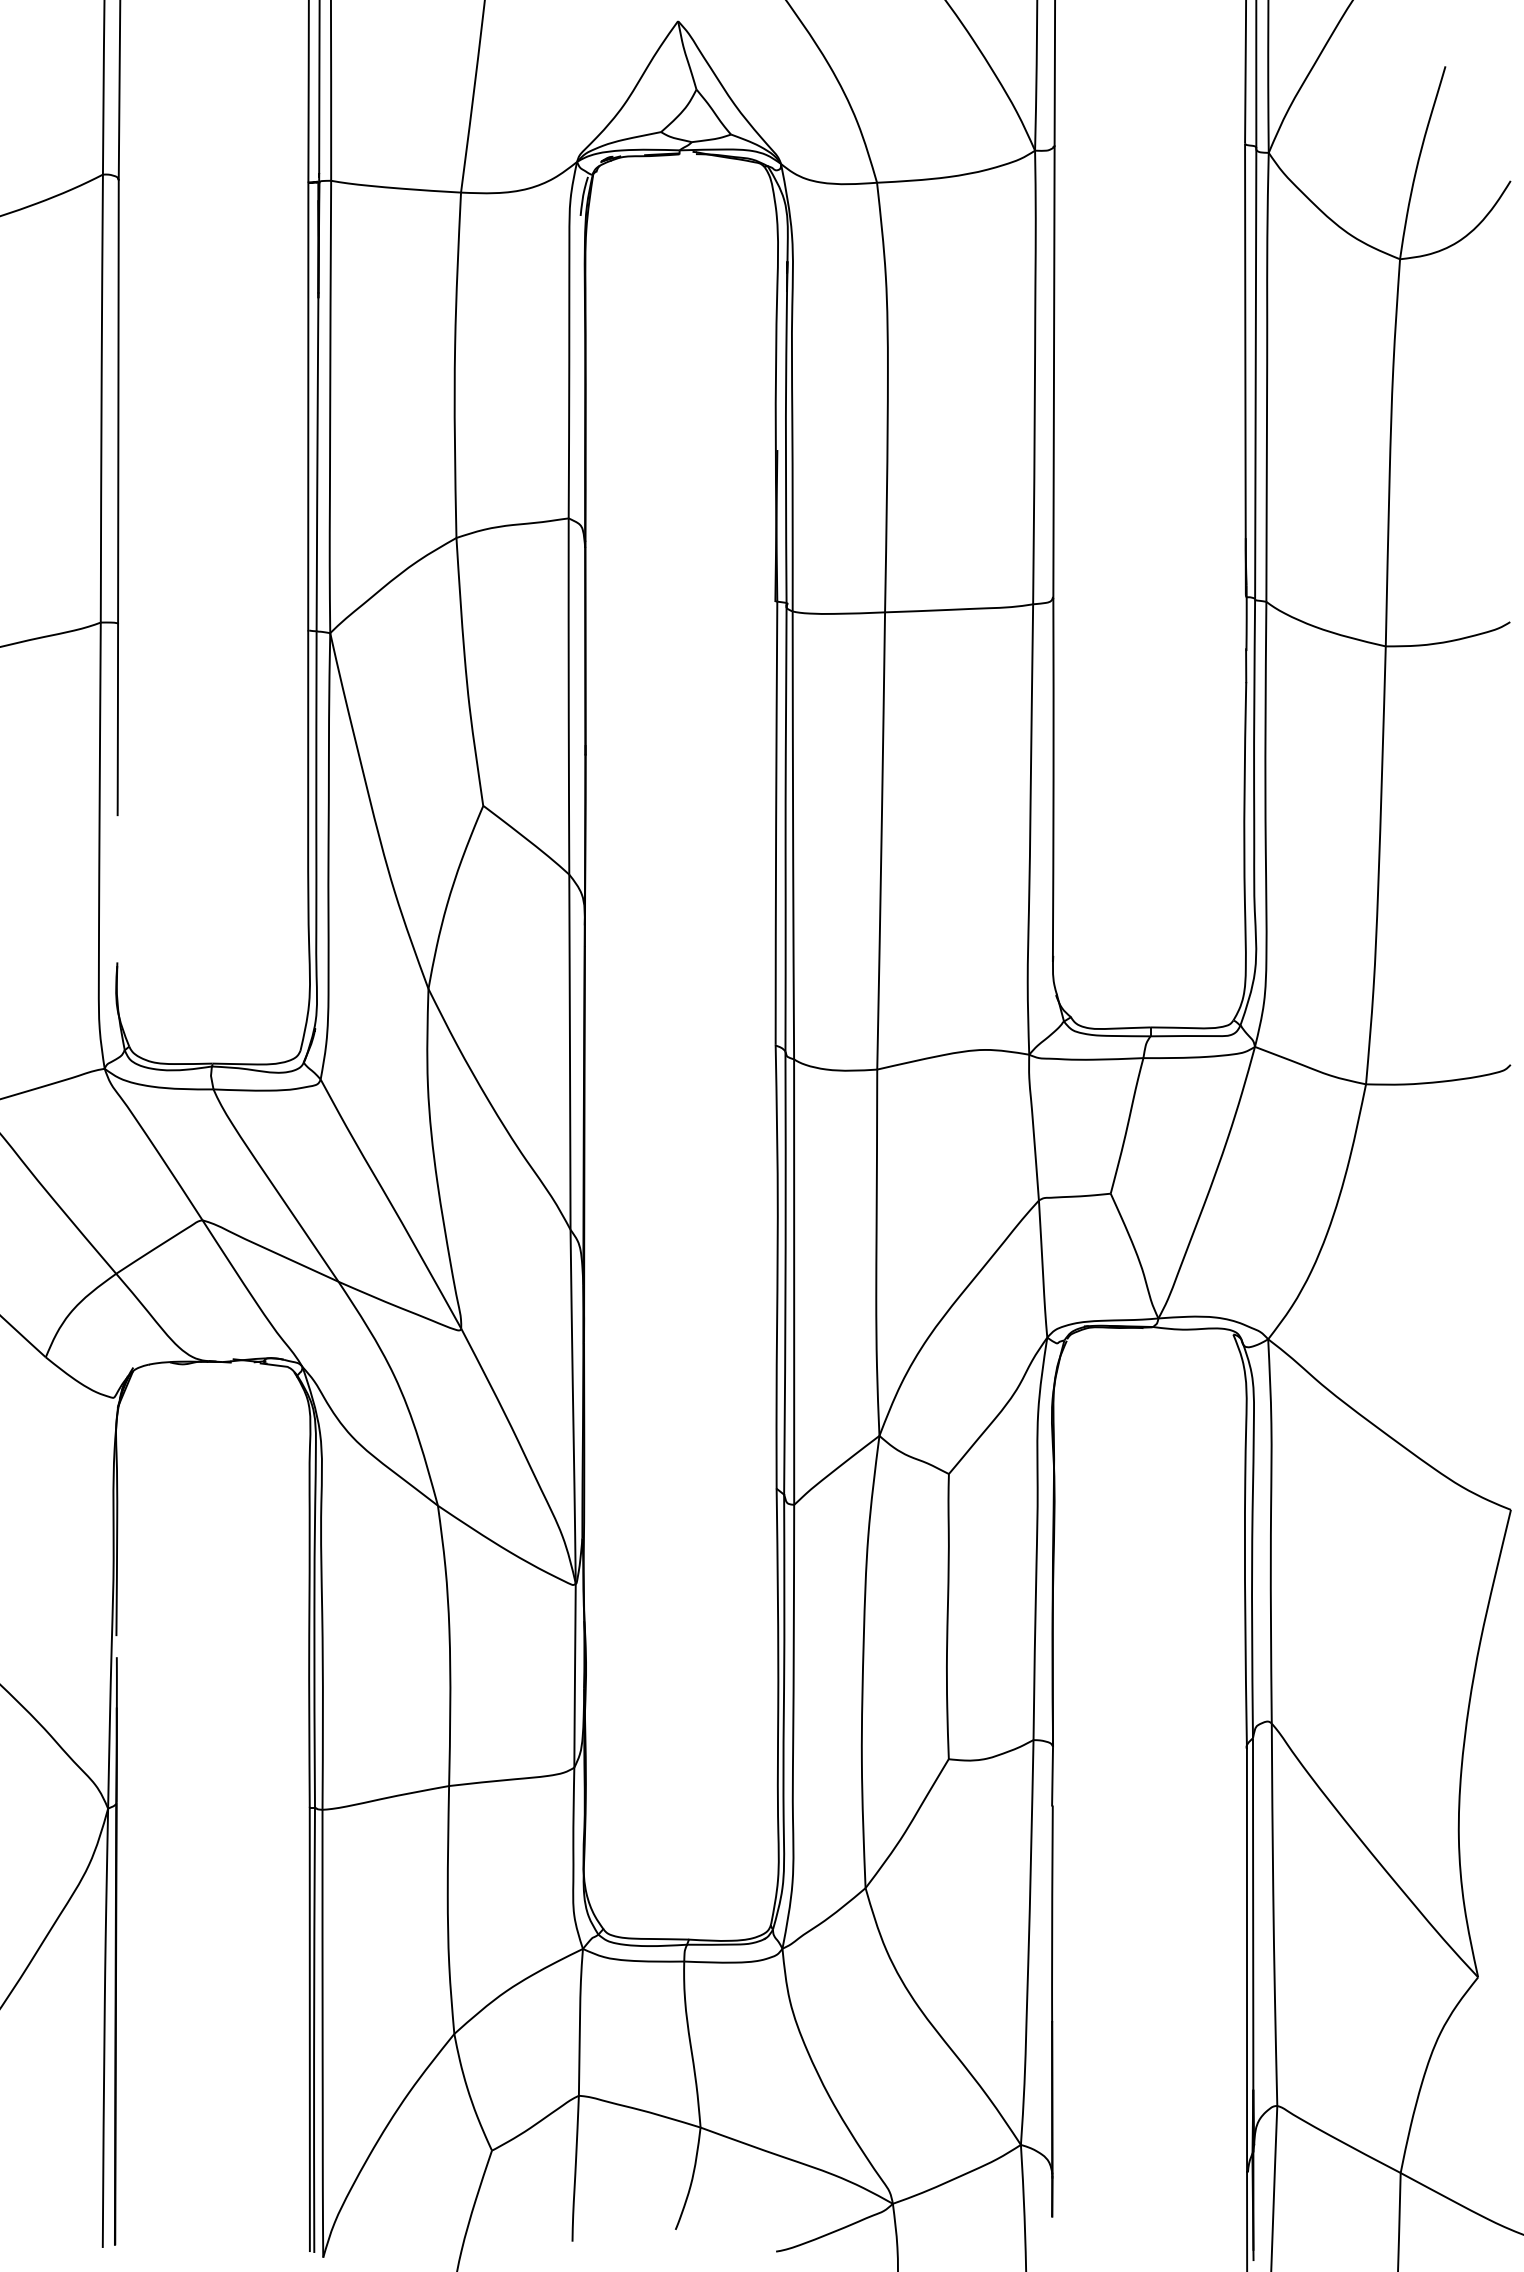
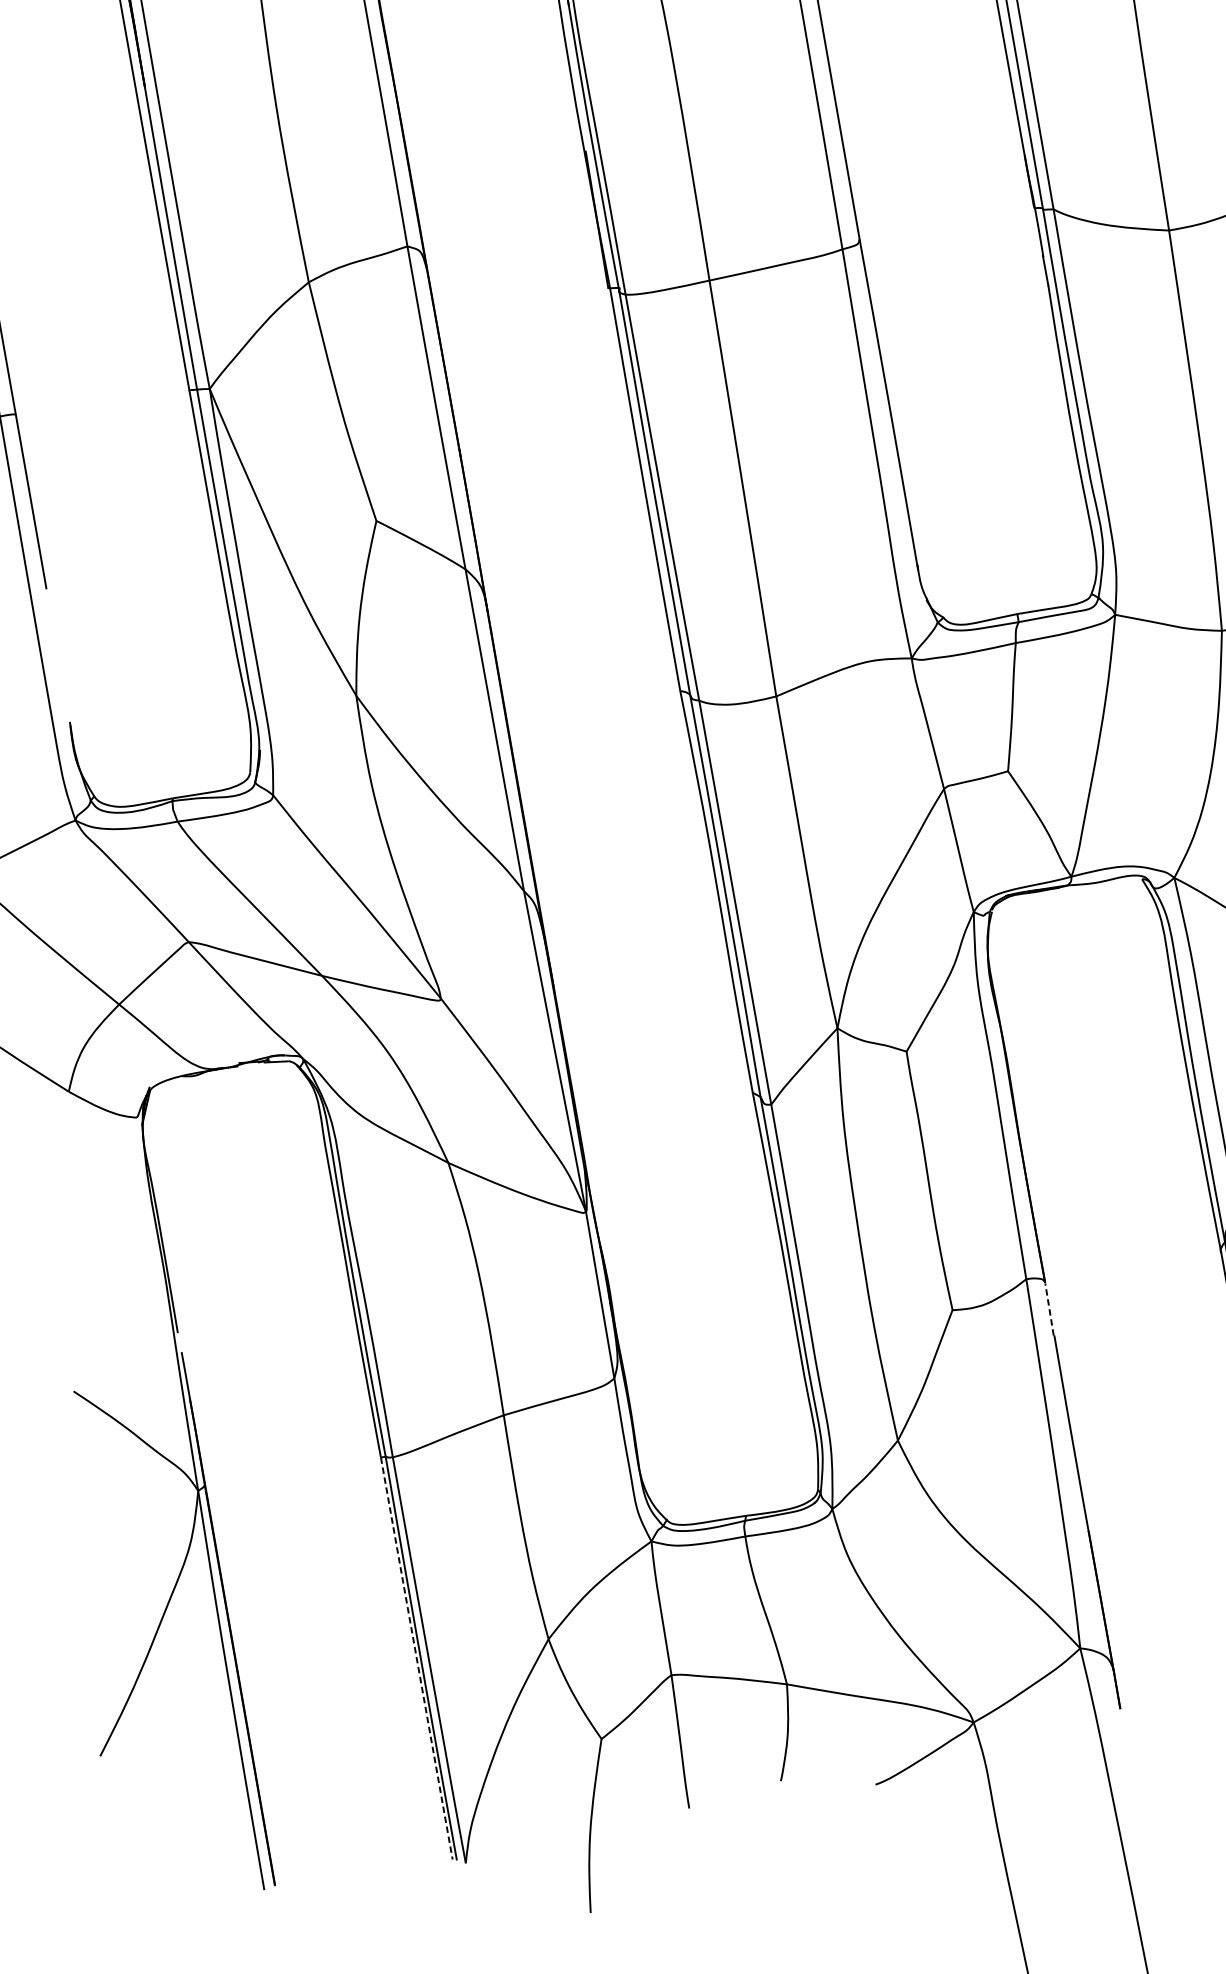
line: (1052, 1776) -> (1049, 1309), solid -> dashed
line: (309, 2029) -> (416, 1658), solid -> dashed

